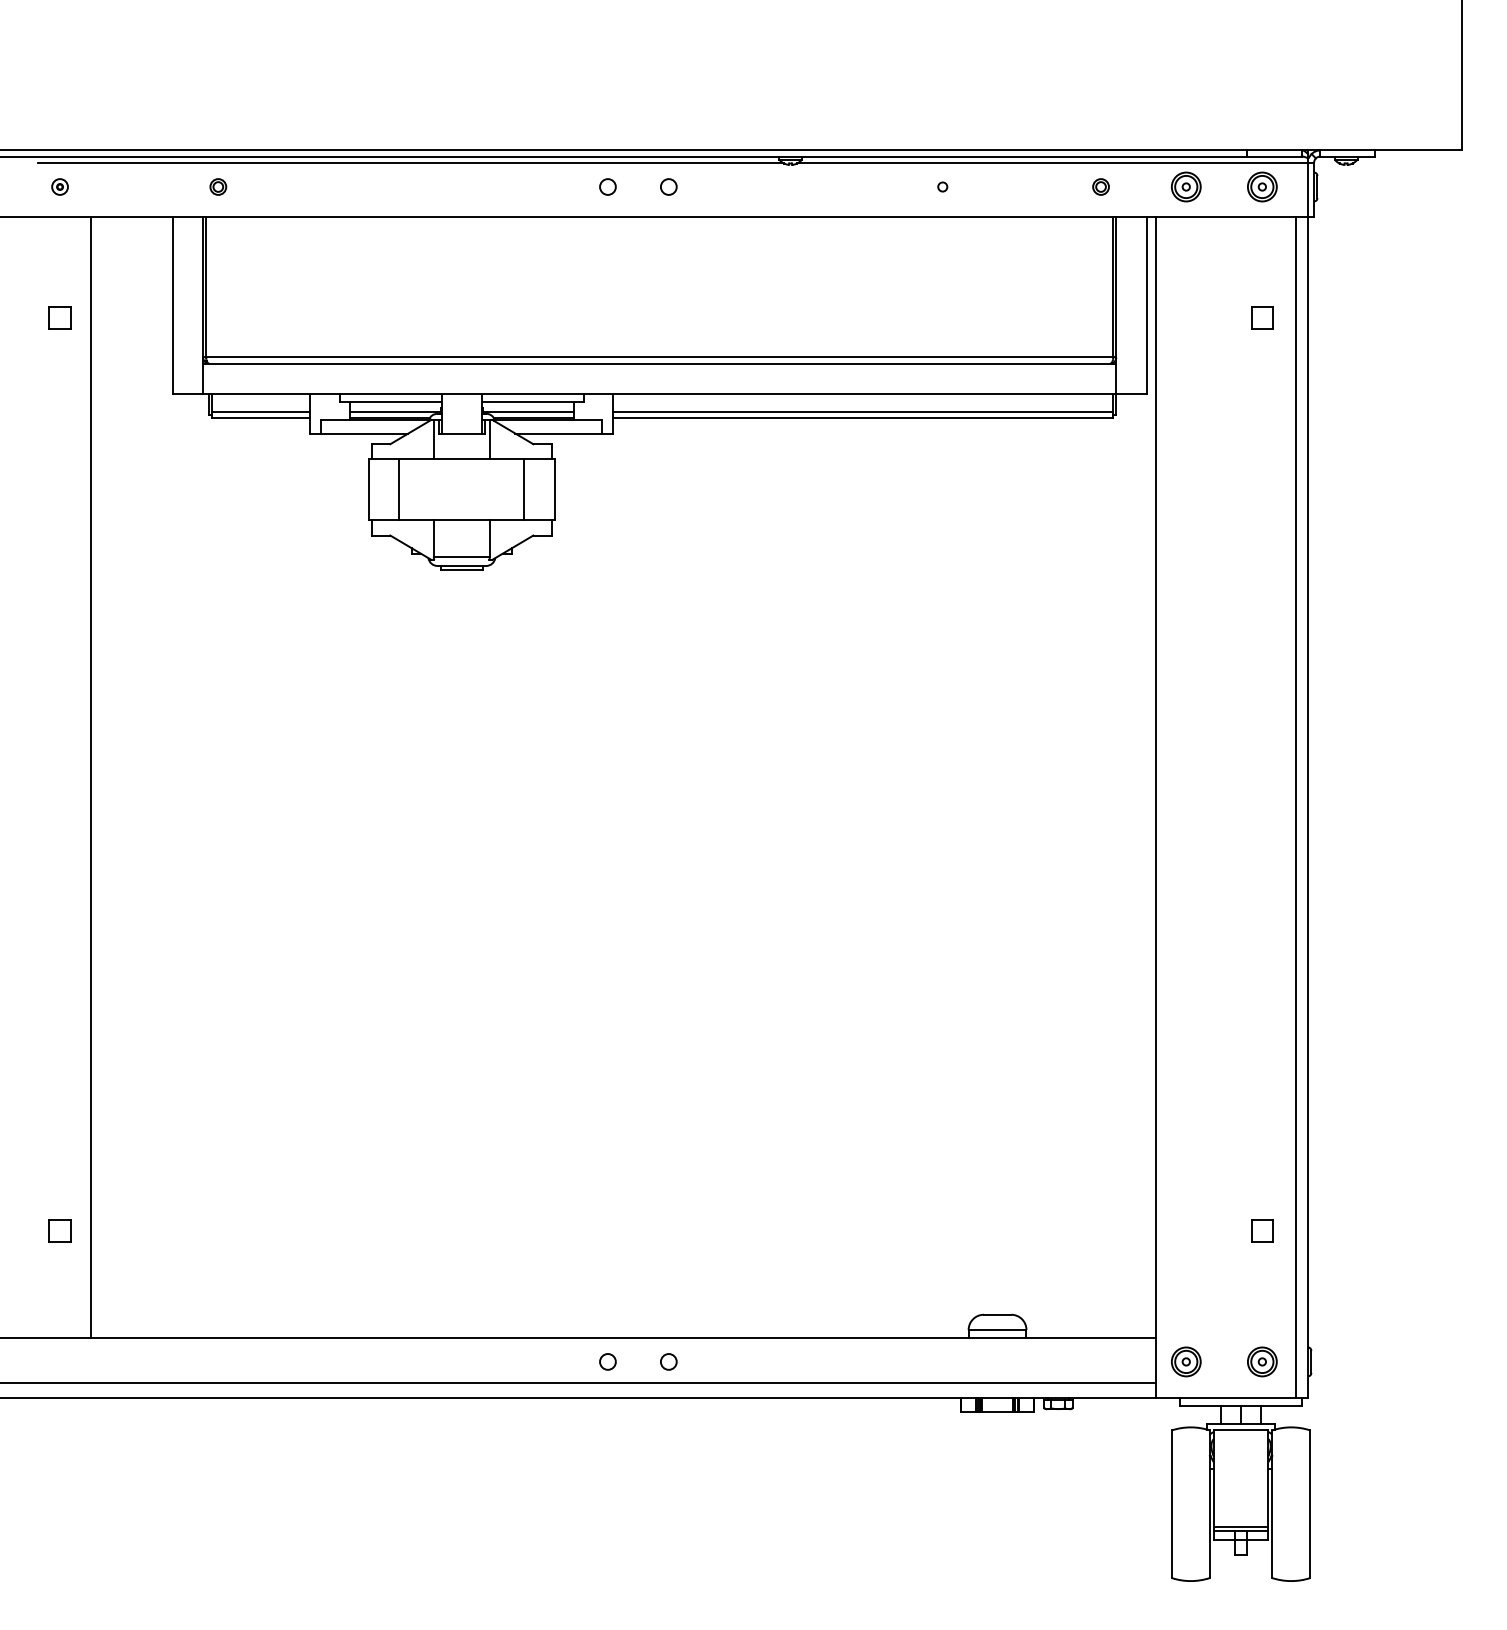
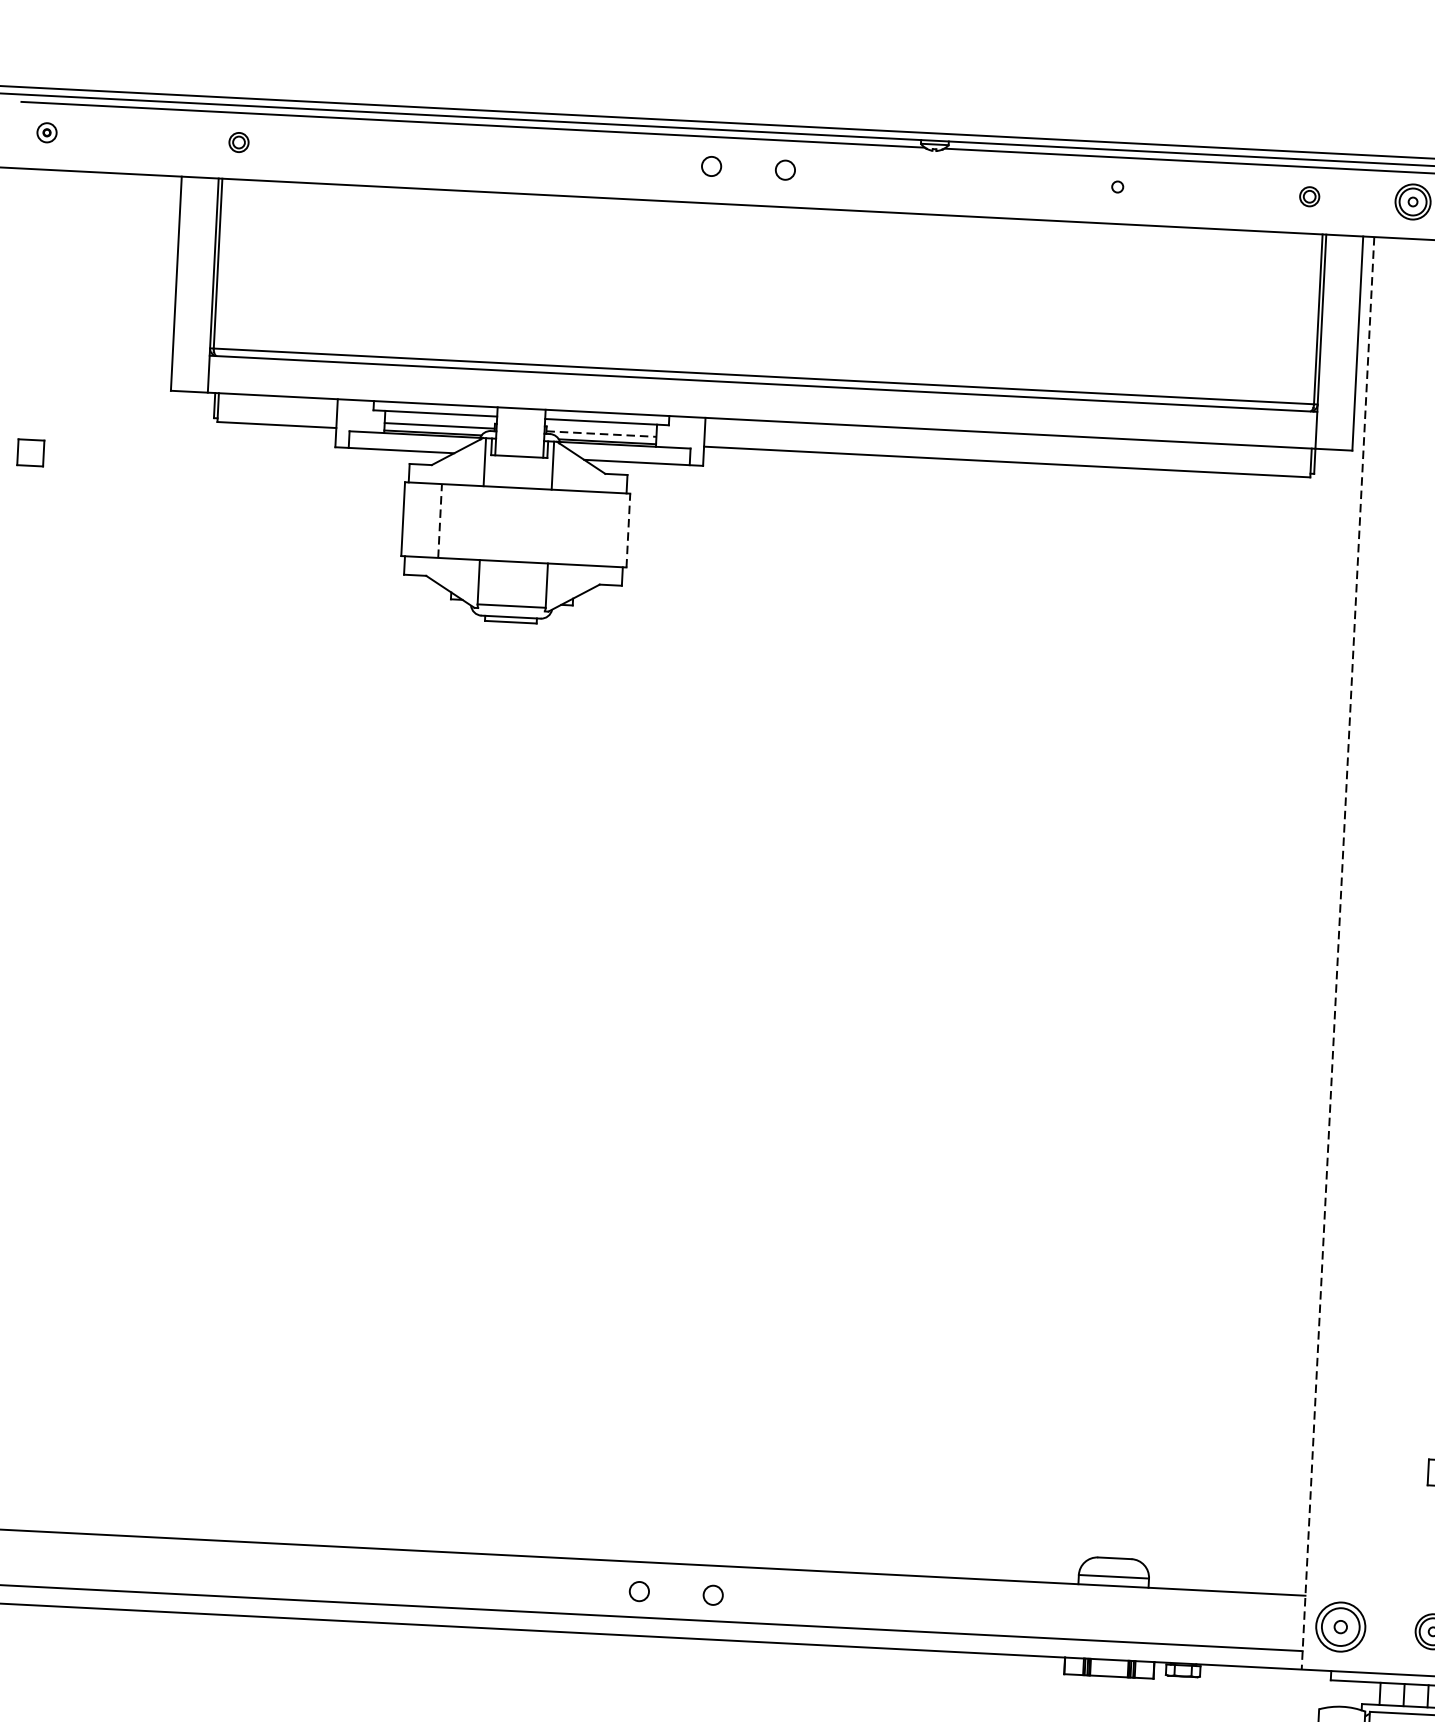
part: (59, 317) -> (30, 452), moved
line: (261, 411) -> (277, 417), removed
line: (529, 411) -> (602, 433), solid -> dashed
line: (863, 411) -> (1007, 454), removed
line: (399, 489) -> (440, 520), solid -> dashed
line: (524, 489) -> (591, 528), removed
line: (554, 489) -> (628, 530), solid -> dashed
line: (90, 777) -> (47, 850), removed
line: (1155, 807) -> (1337, 952), solid -> dashed
part: (1186, 1361) -> (1341, 1626), size x1.4

